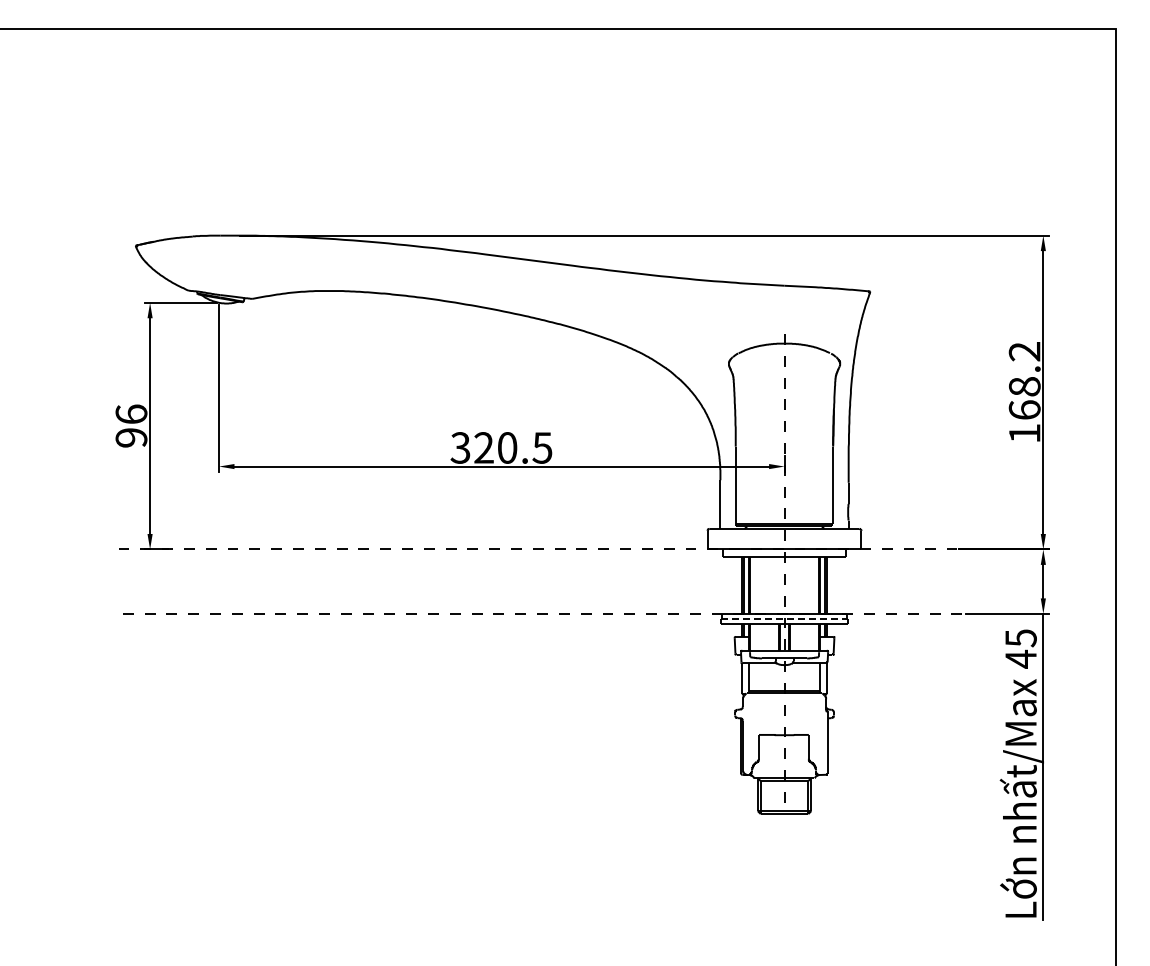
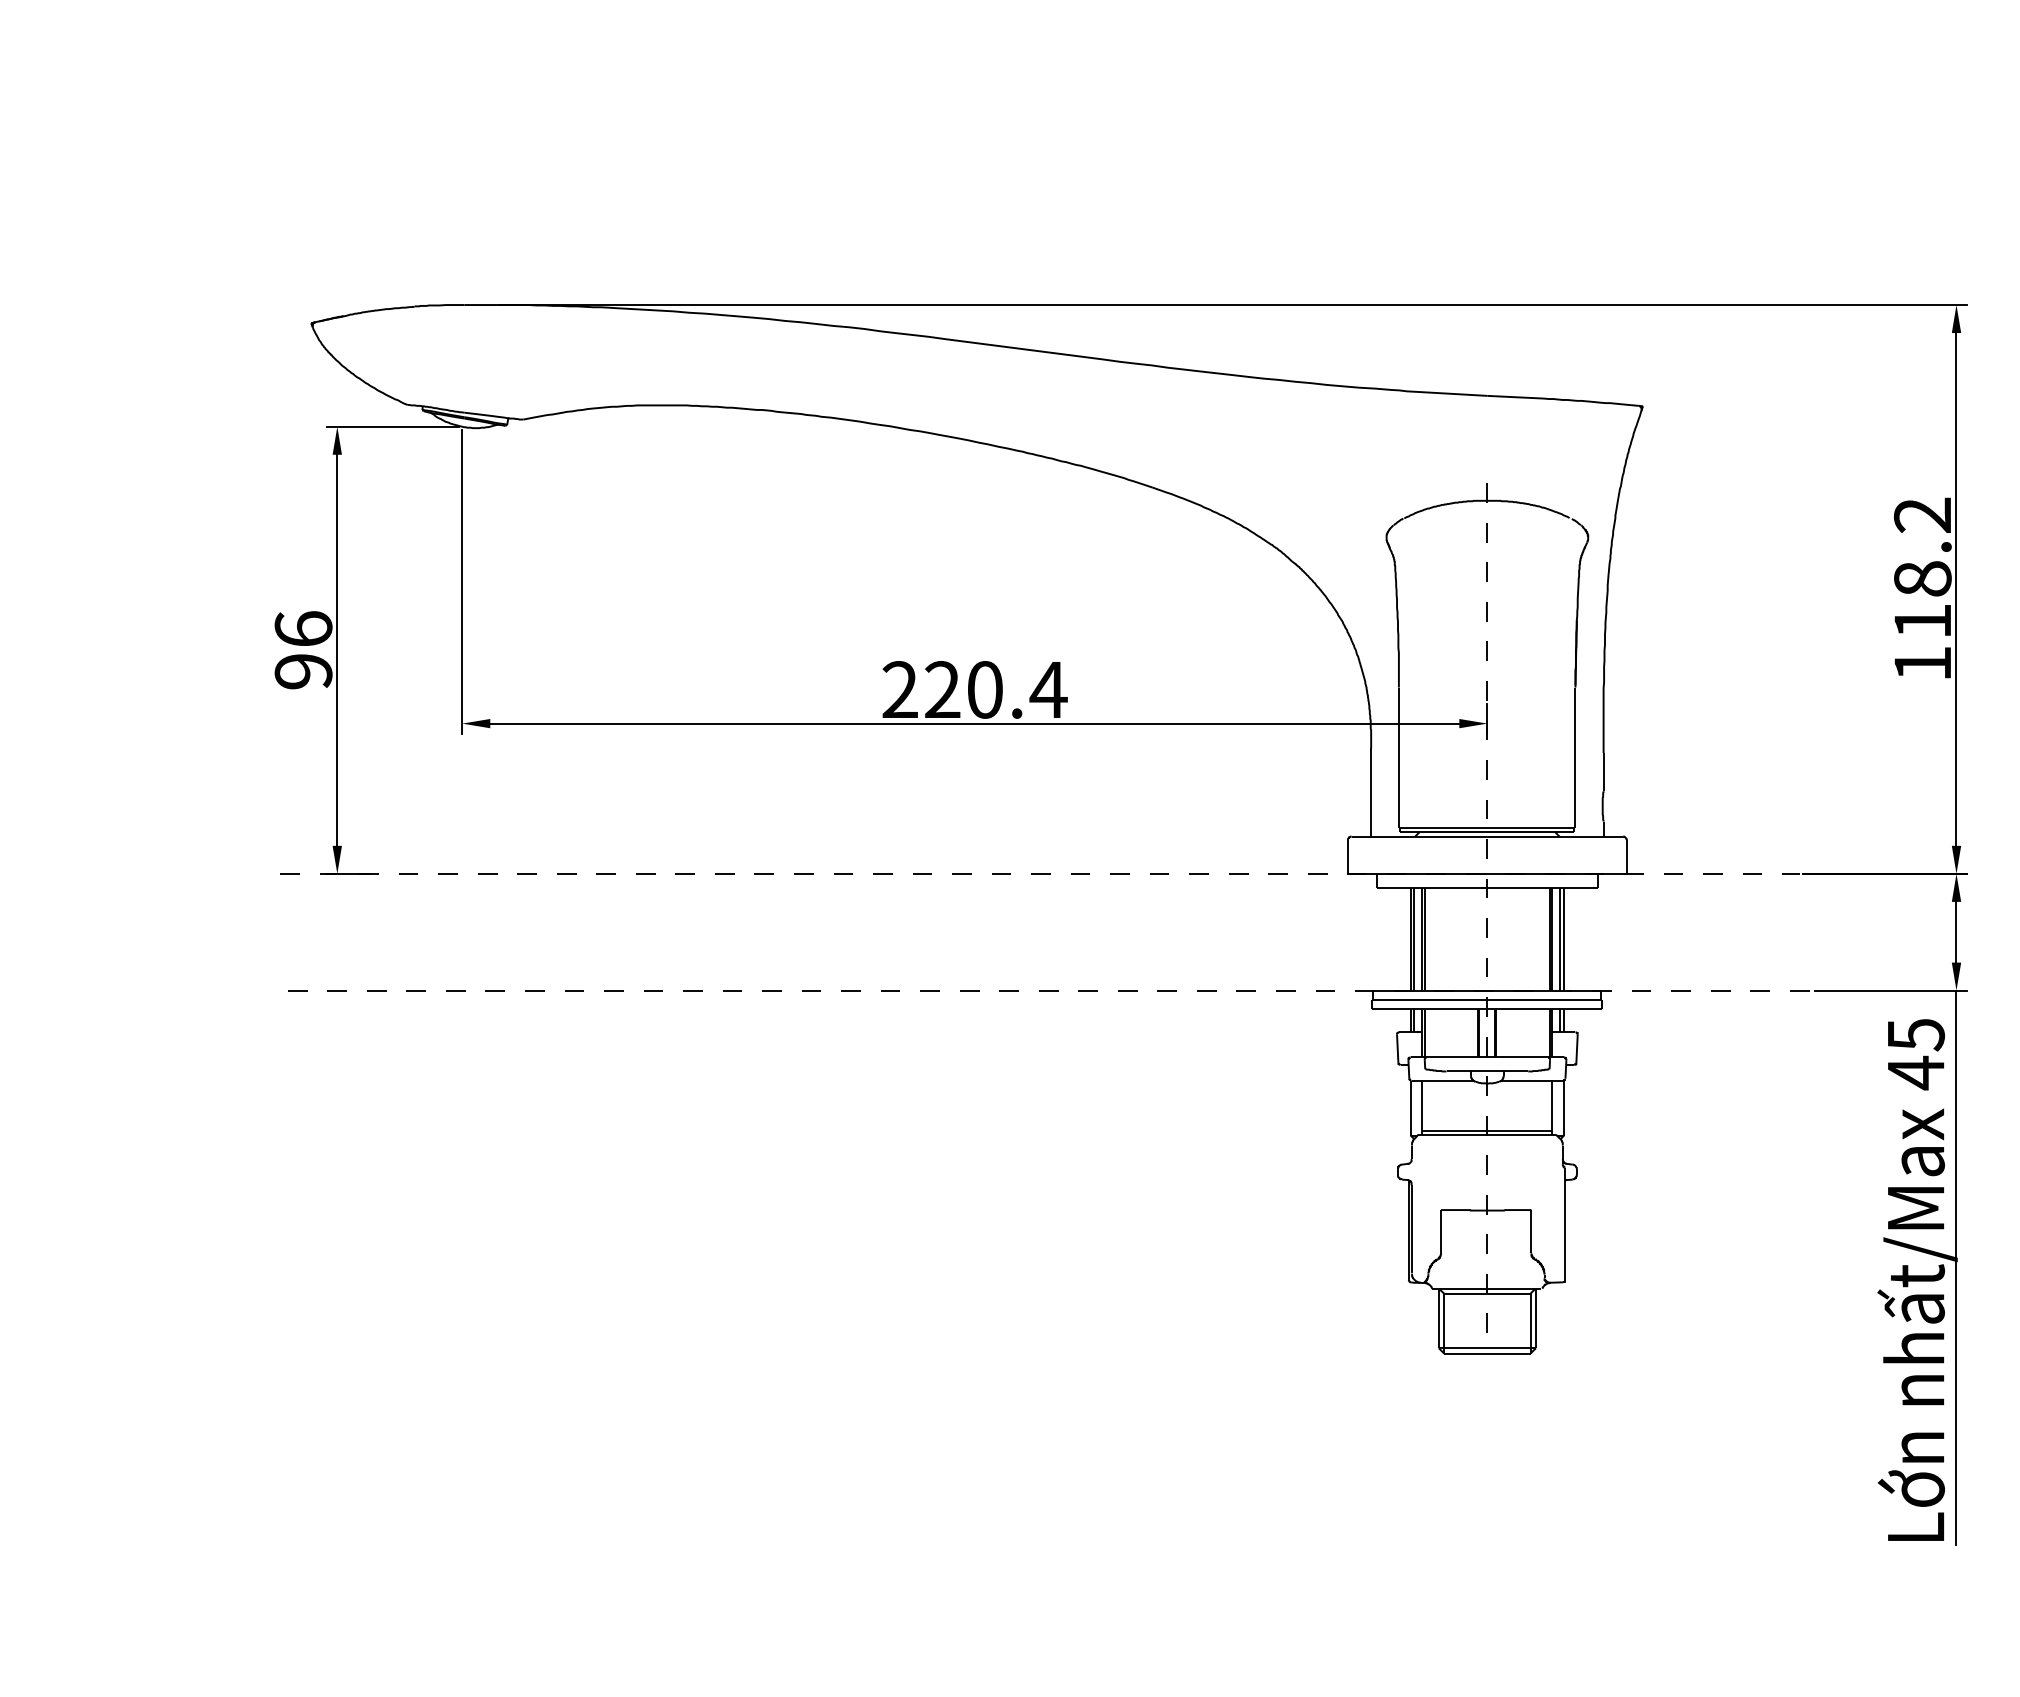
text: (1024, 409) -> (1922, 620), 168.2 -> 118.2
text: (501, 447) -> (974, 689), 320.5 -> 220.4
line: (784, 618) -> (1487, 999), dashed -> solid

